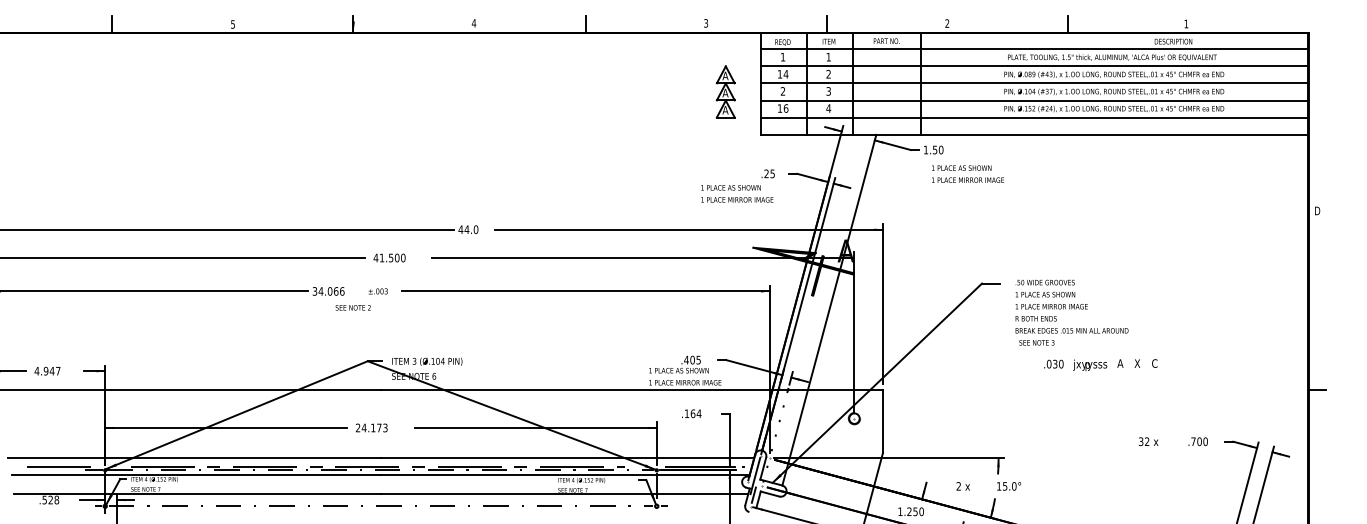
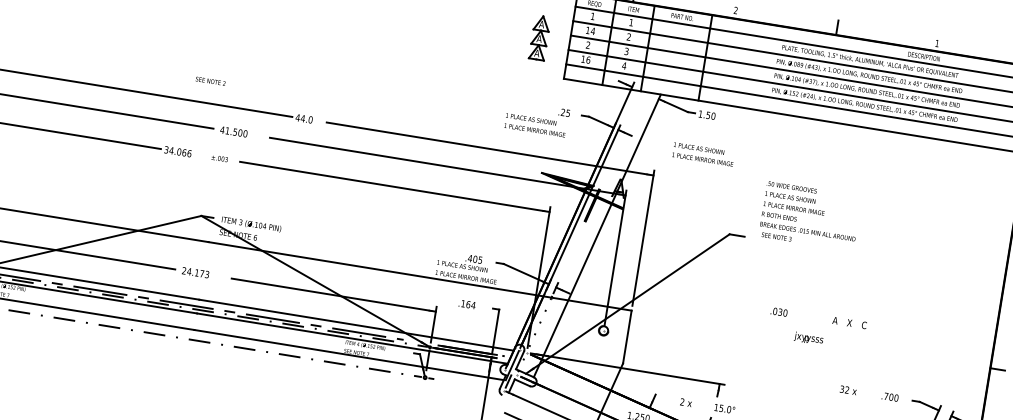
text: (967, 173) -> (703, 153), moved
text: (352, 307) -> (210, 80), moved
text: (1071, 312) -> (809, 216), moved
text: (1090, 364) -> (809, 337), moved

